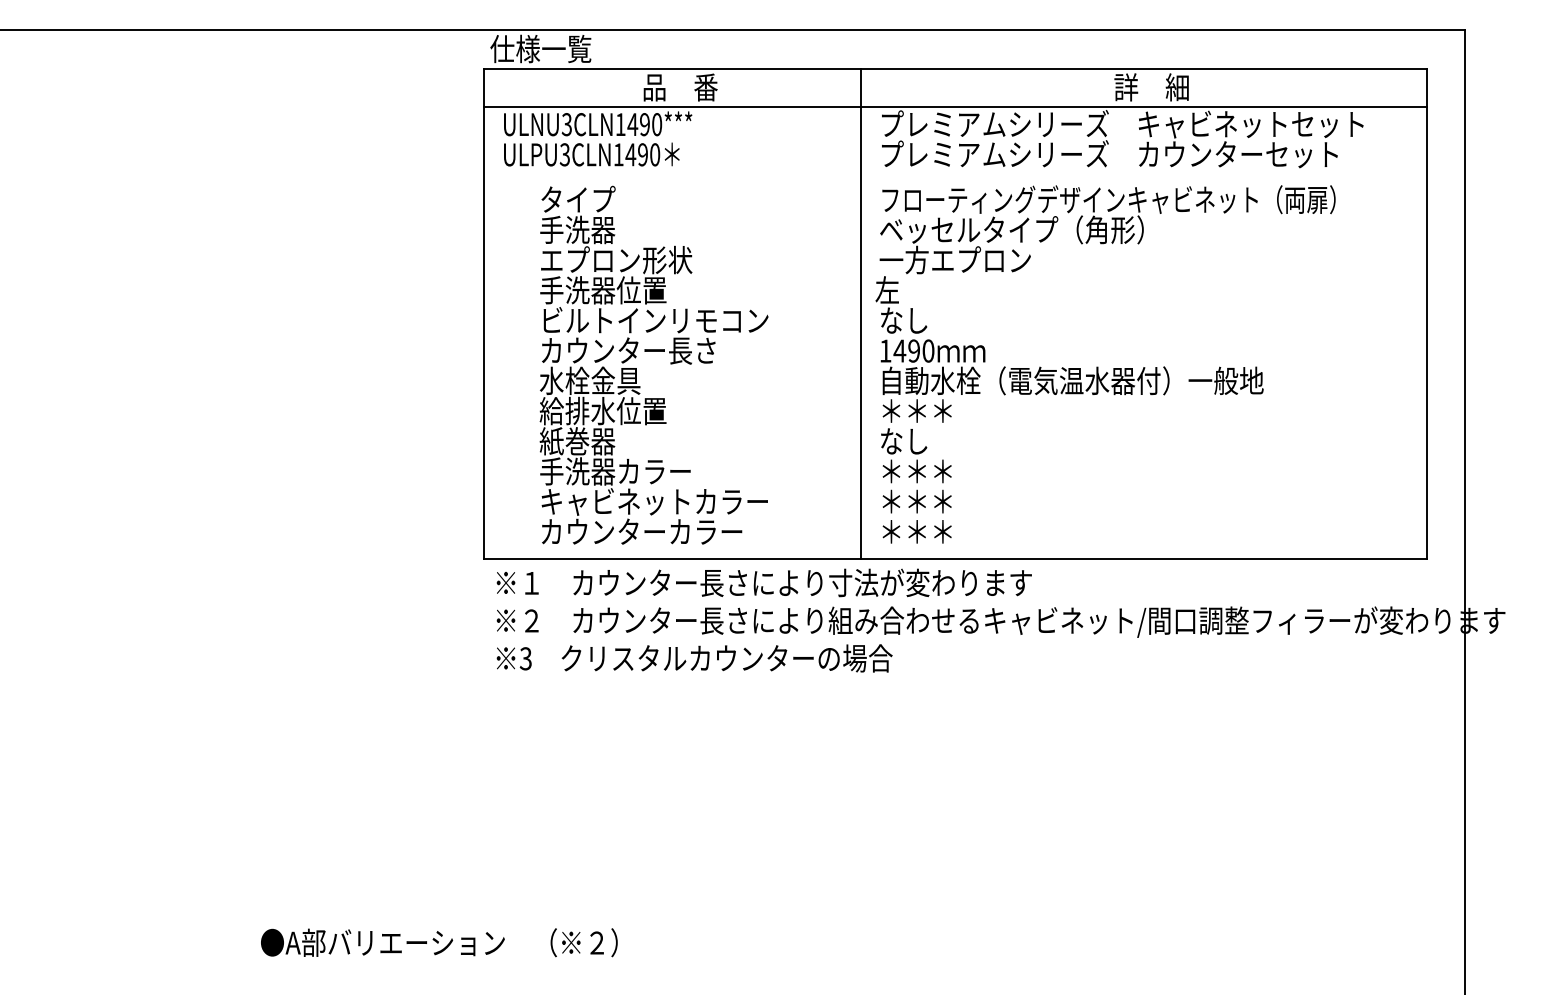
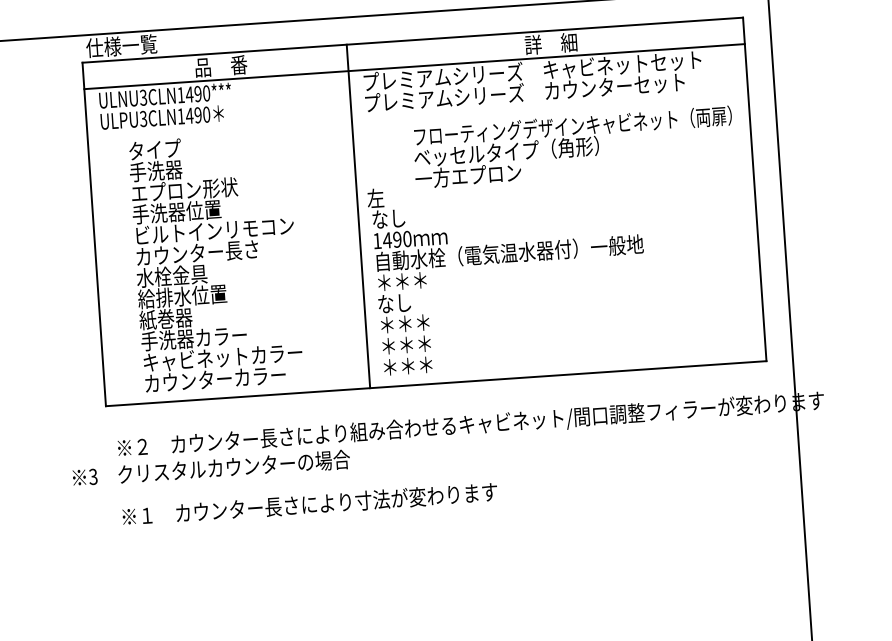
text: (1107, 229) -> (573, 147), moved
text: (763, 582) -> (309, 504), moved
text: (694, 658) -> (211, 468), moved

